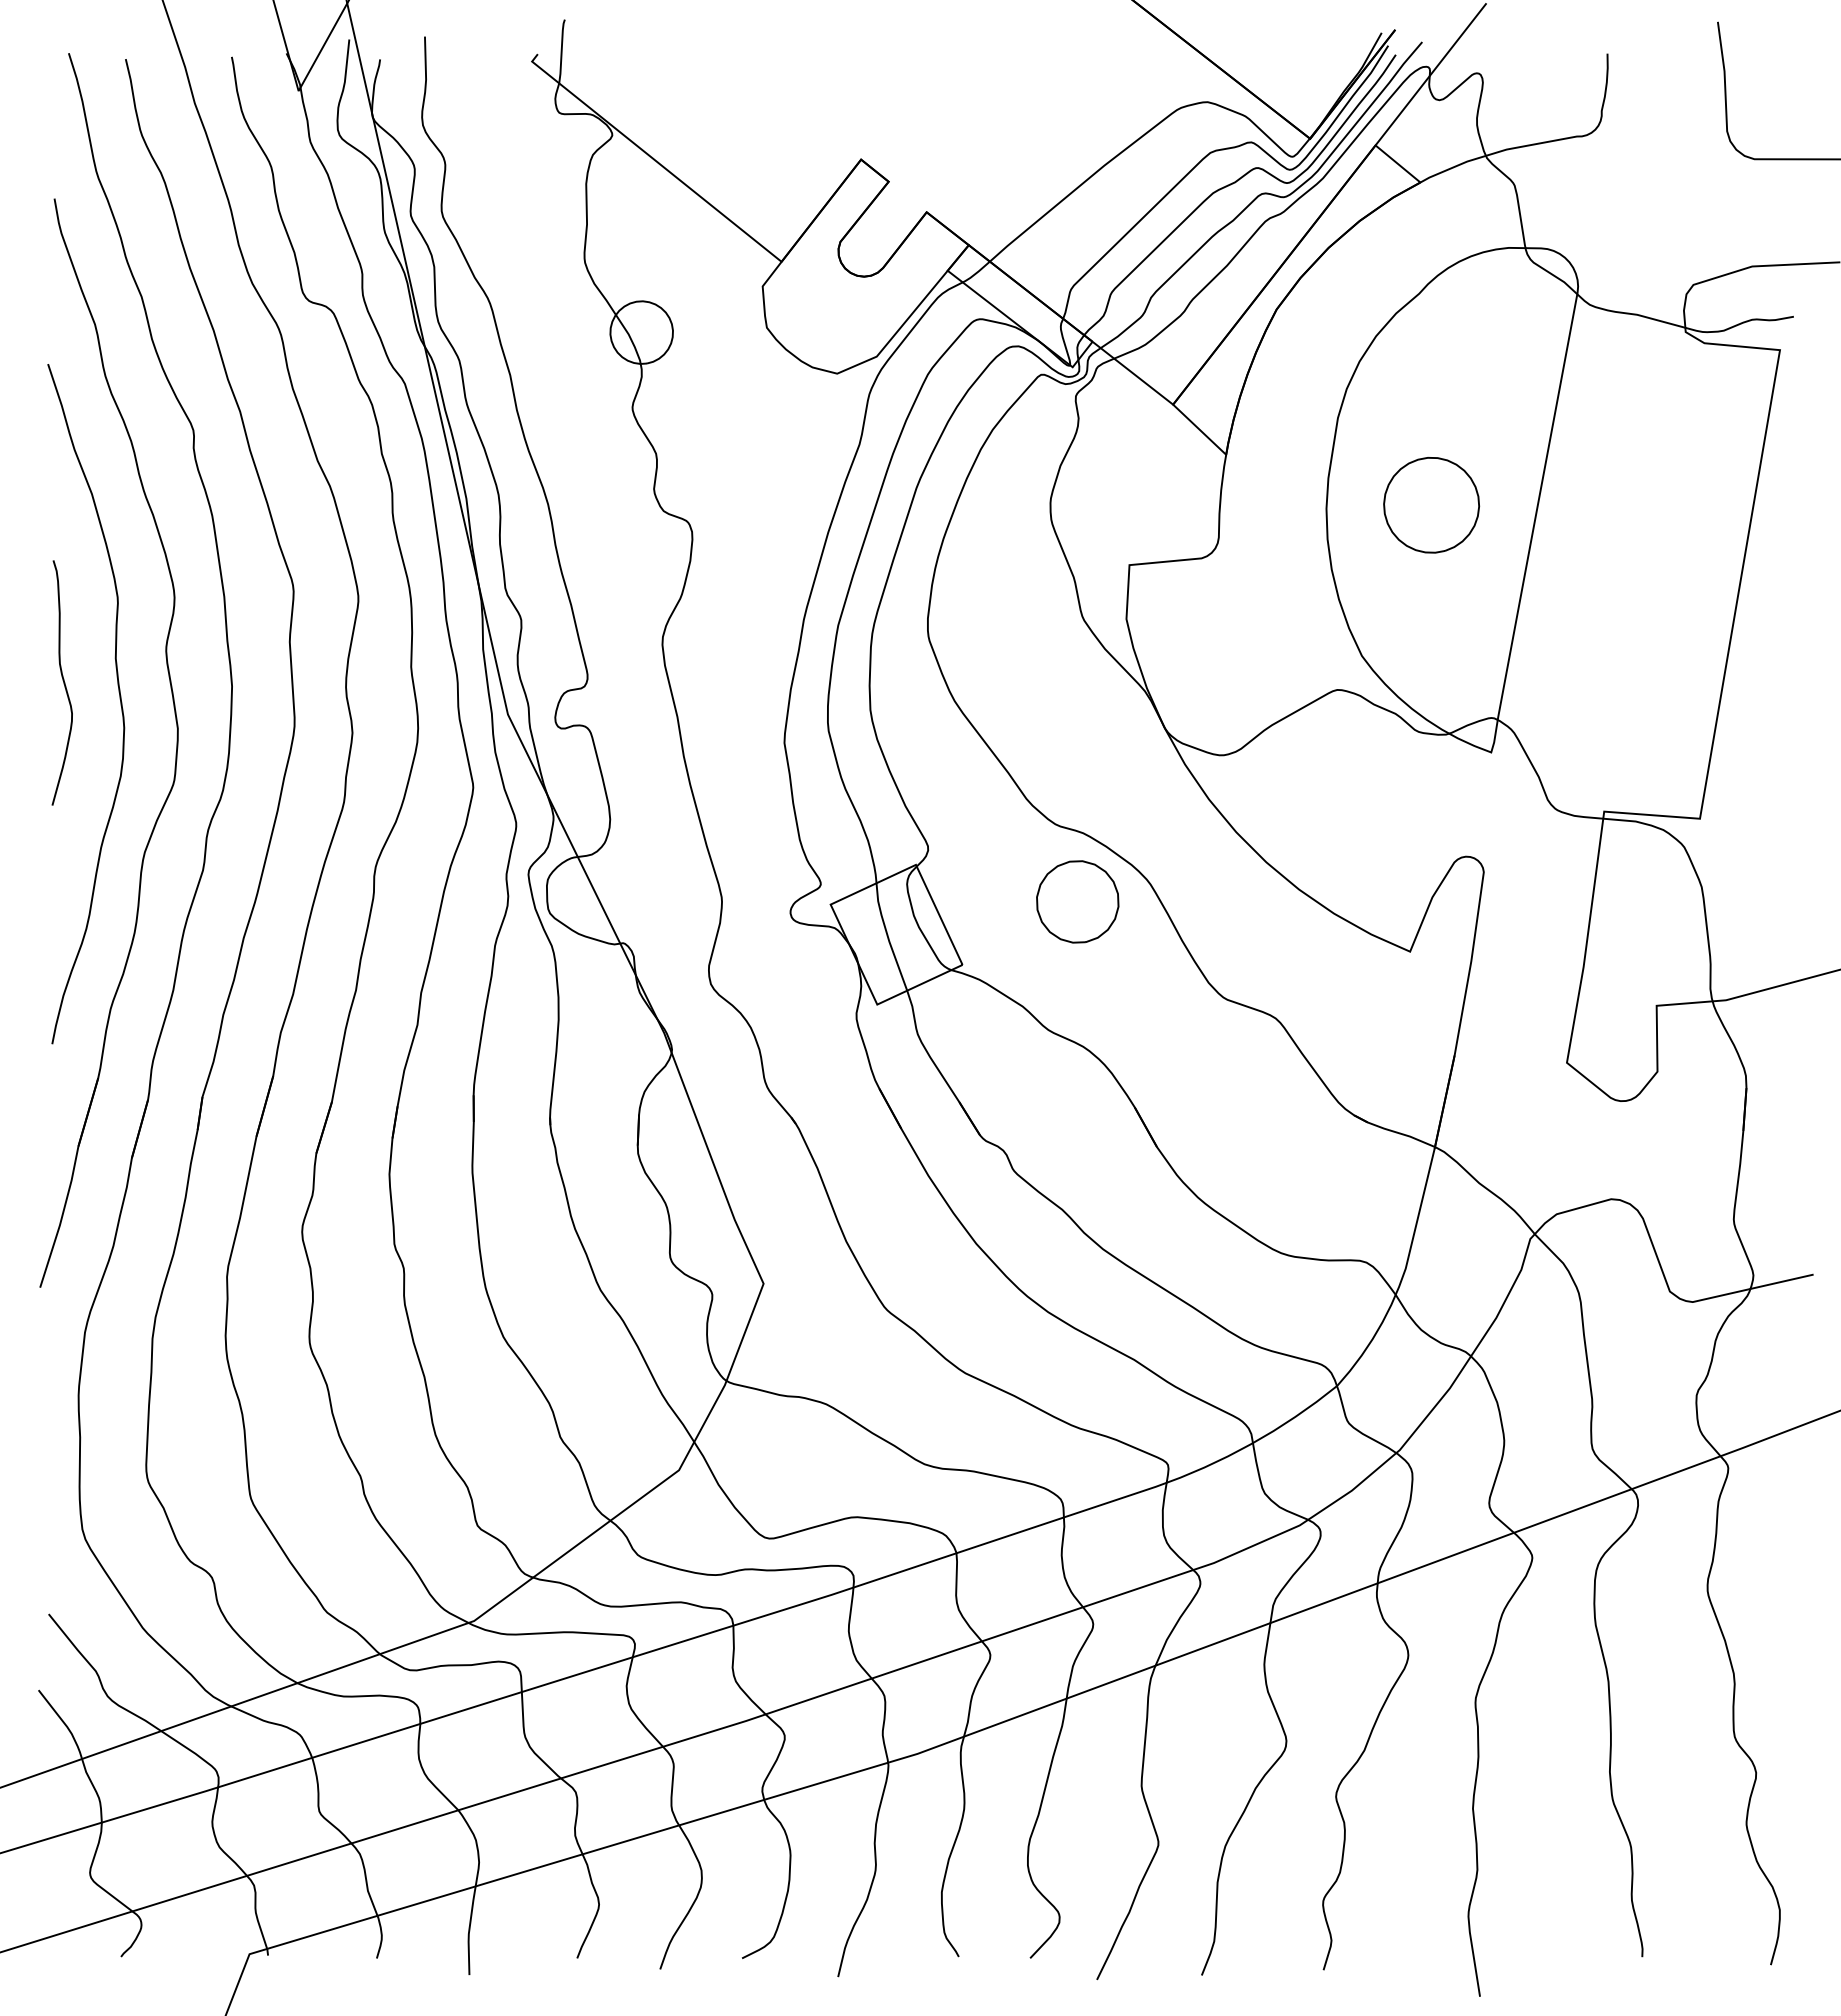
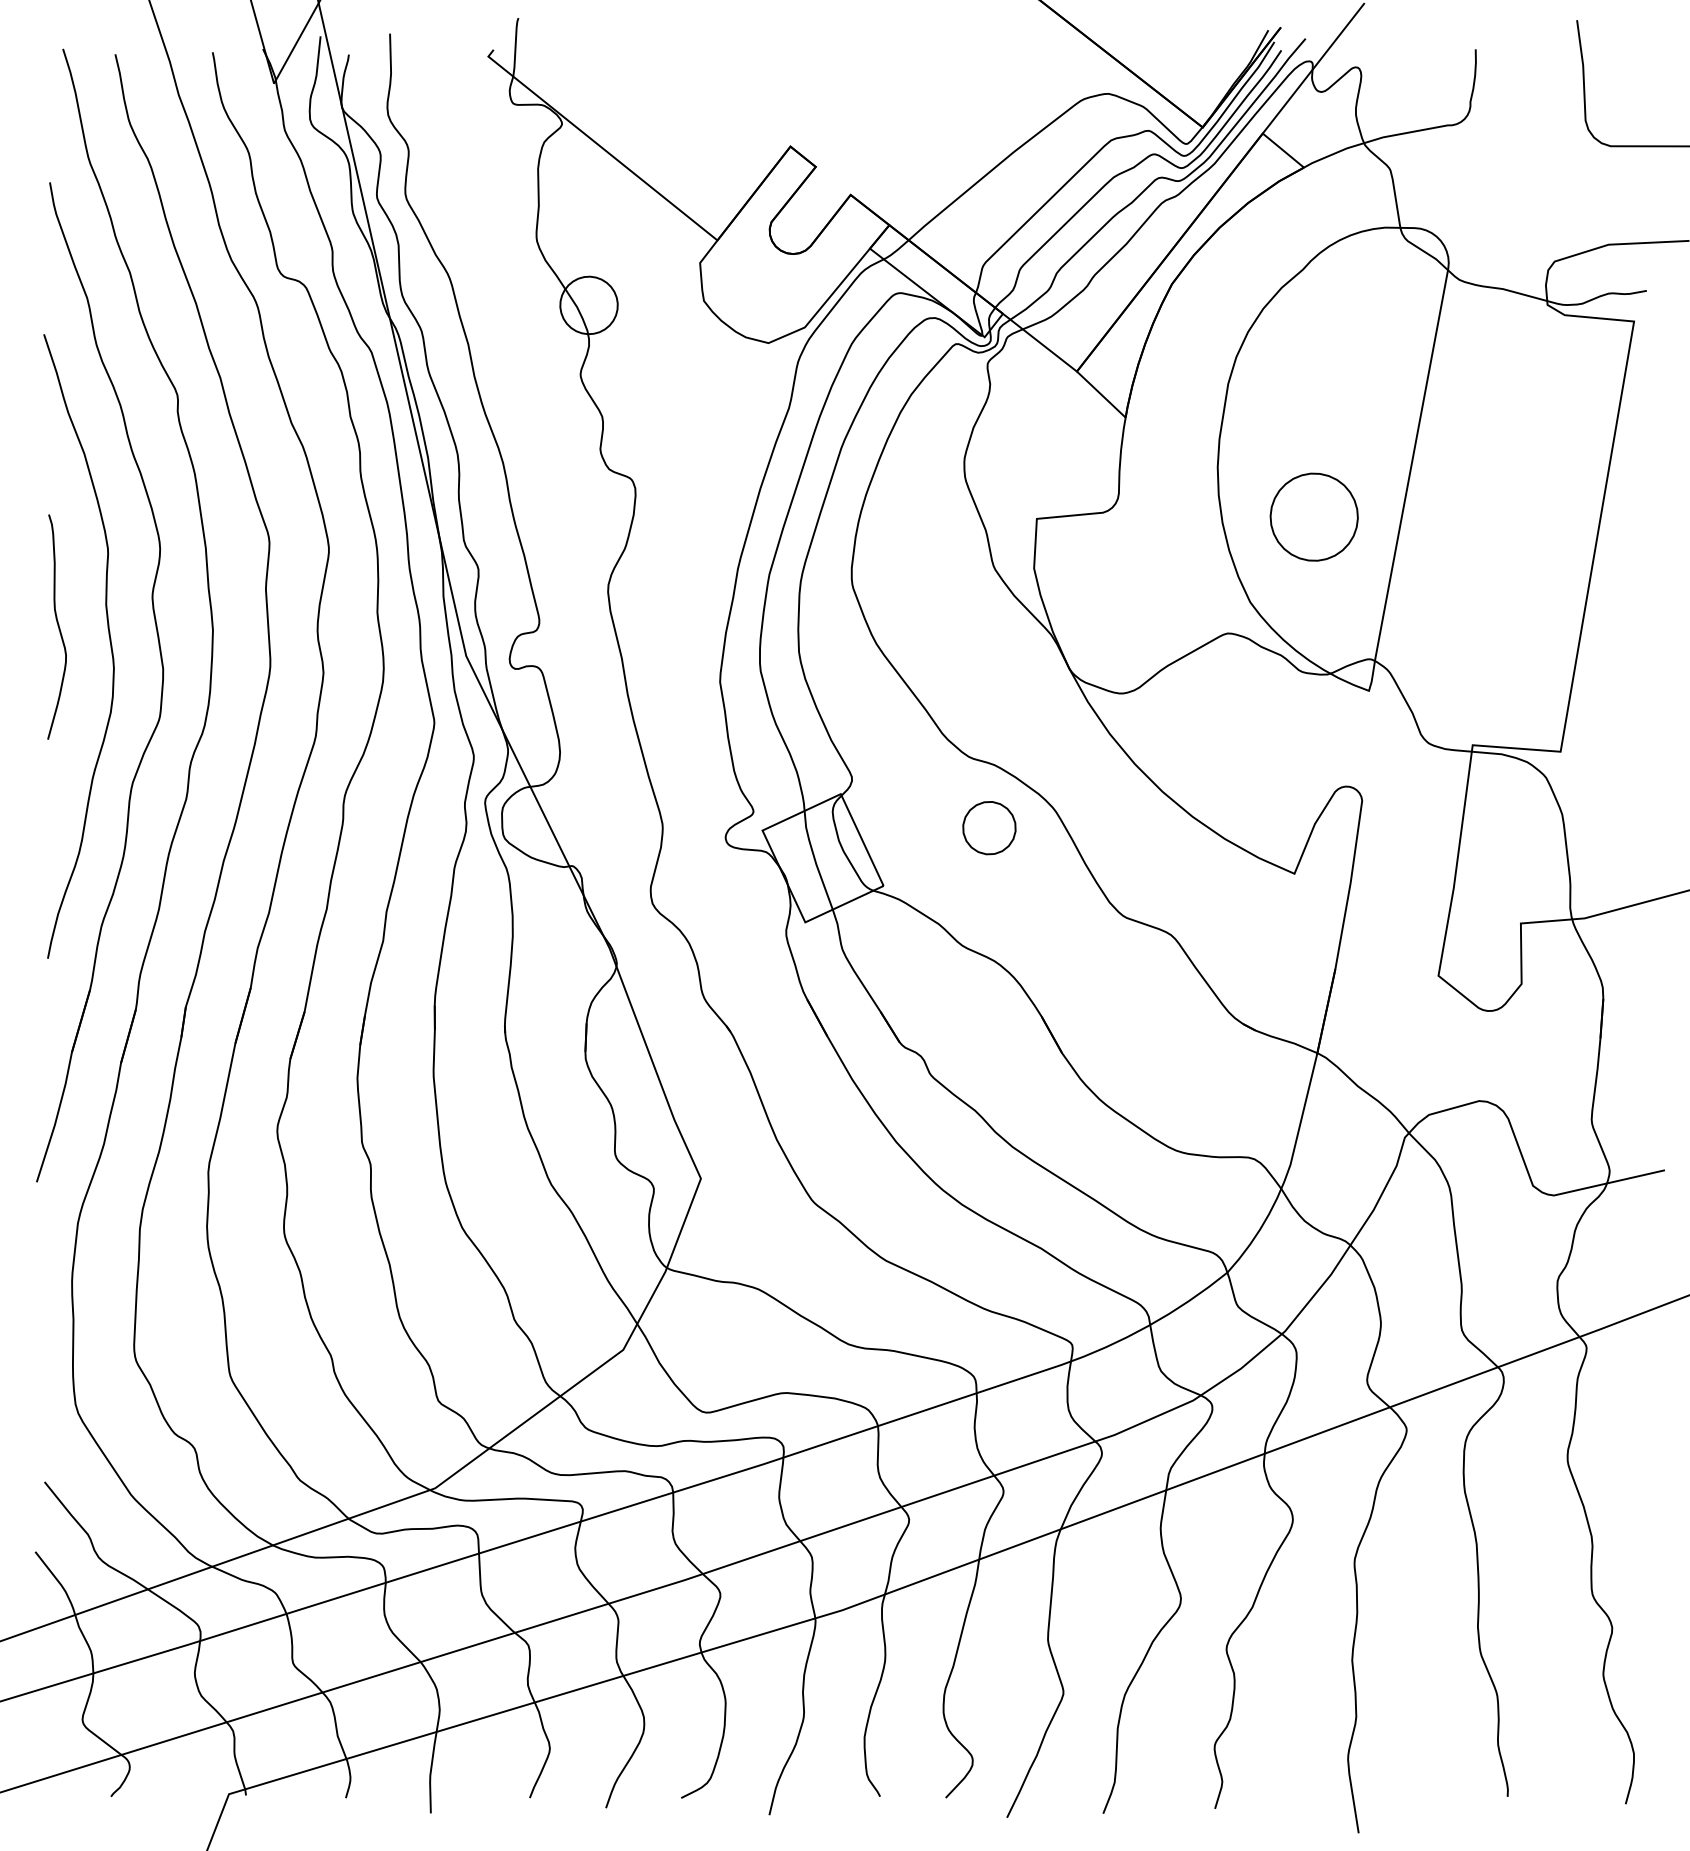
part: (1431, 505) -> (1314, 517), moved
part: (1077, 901) -> (989, 827), size x0.7

